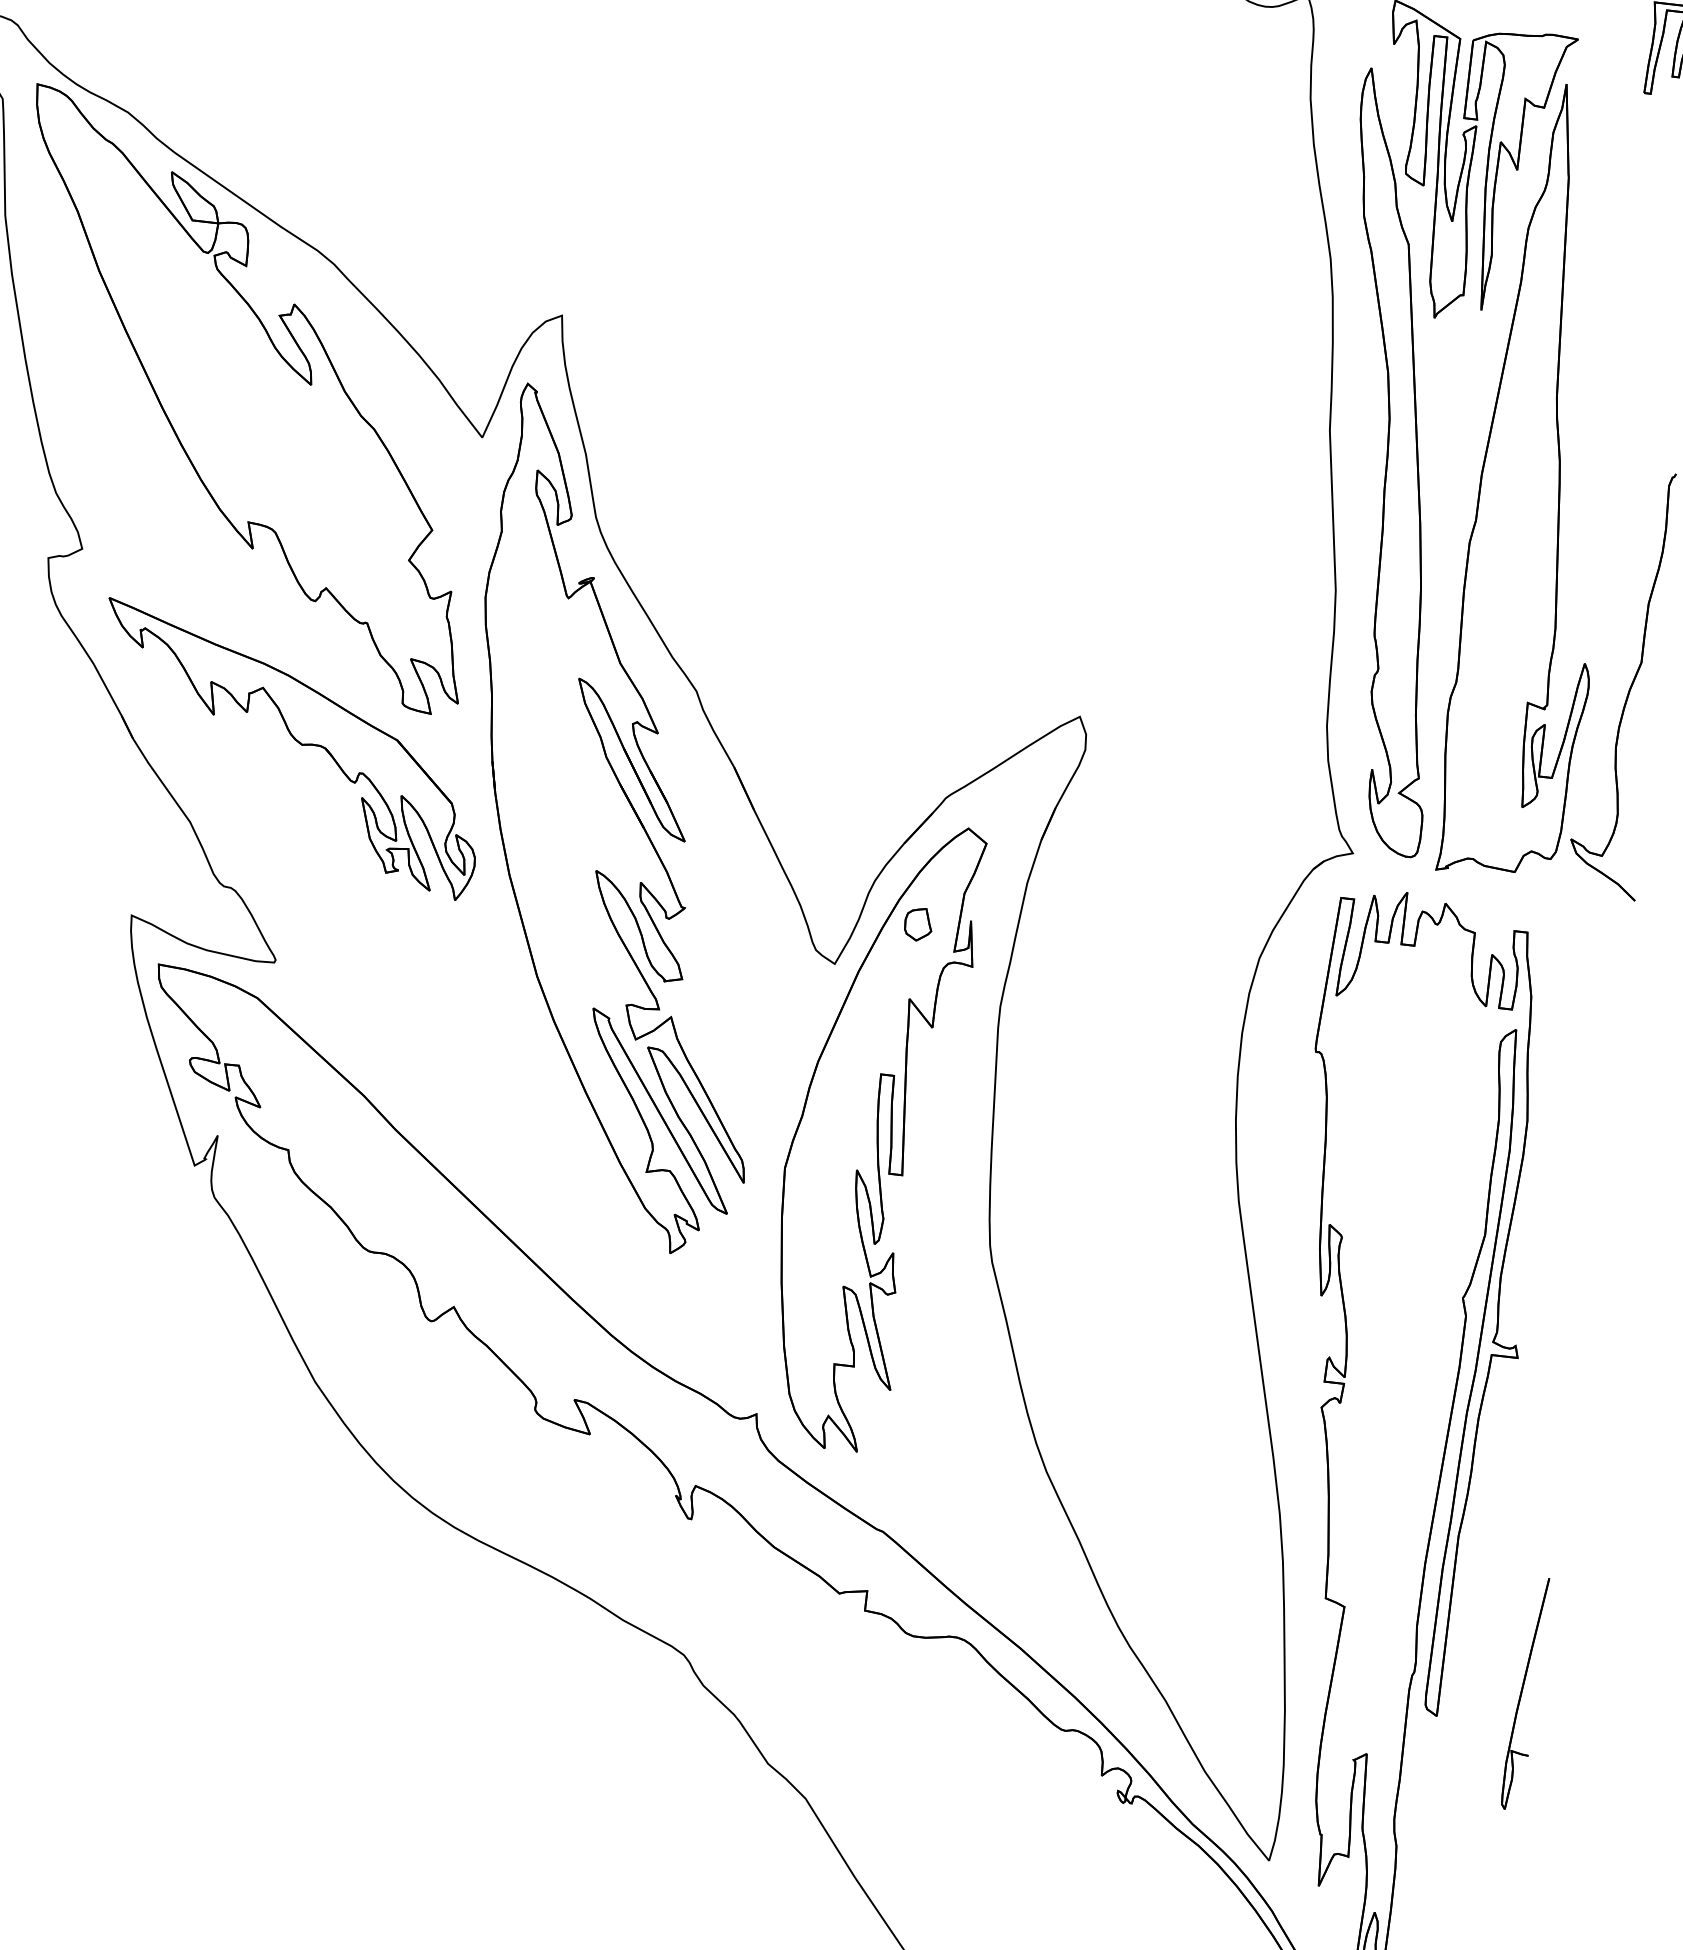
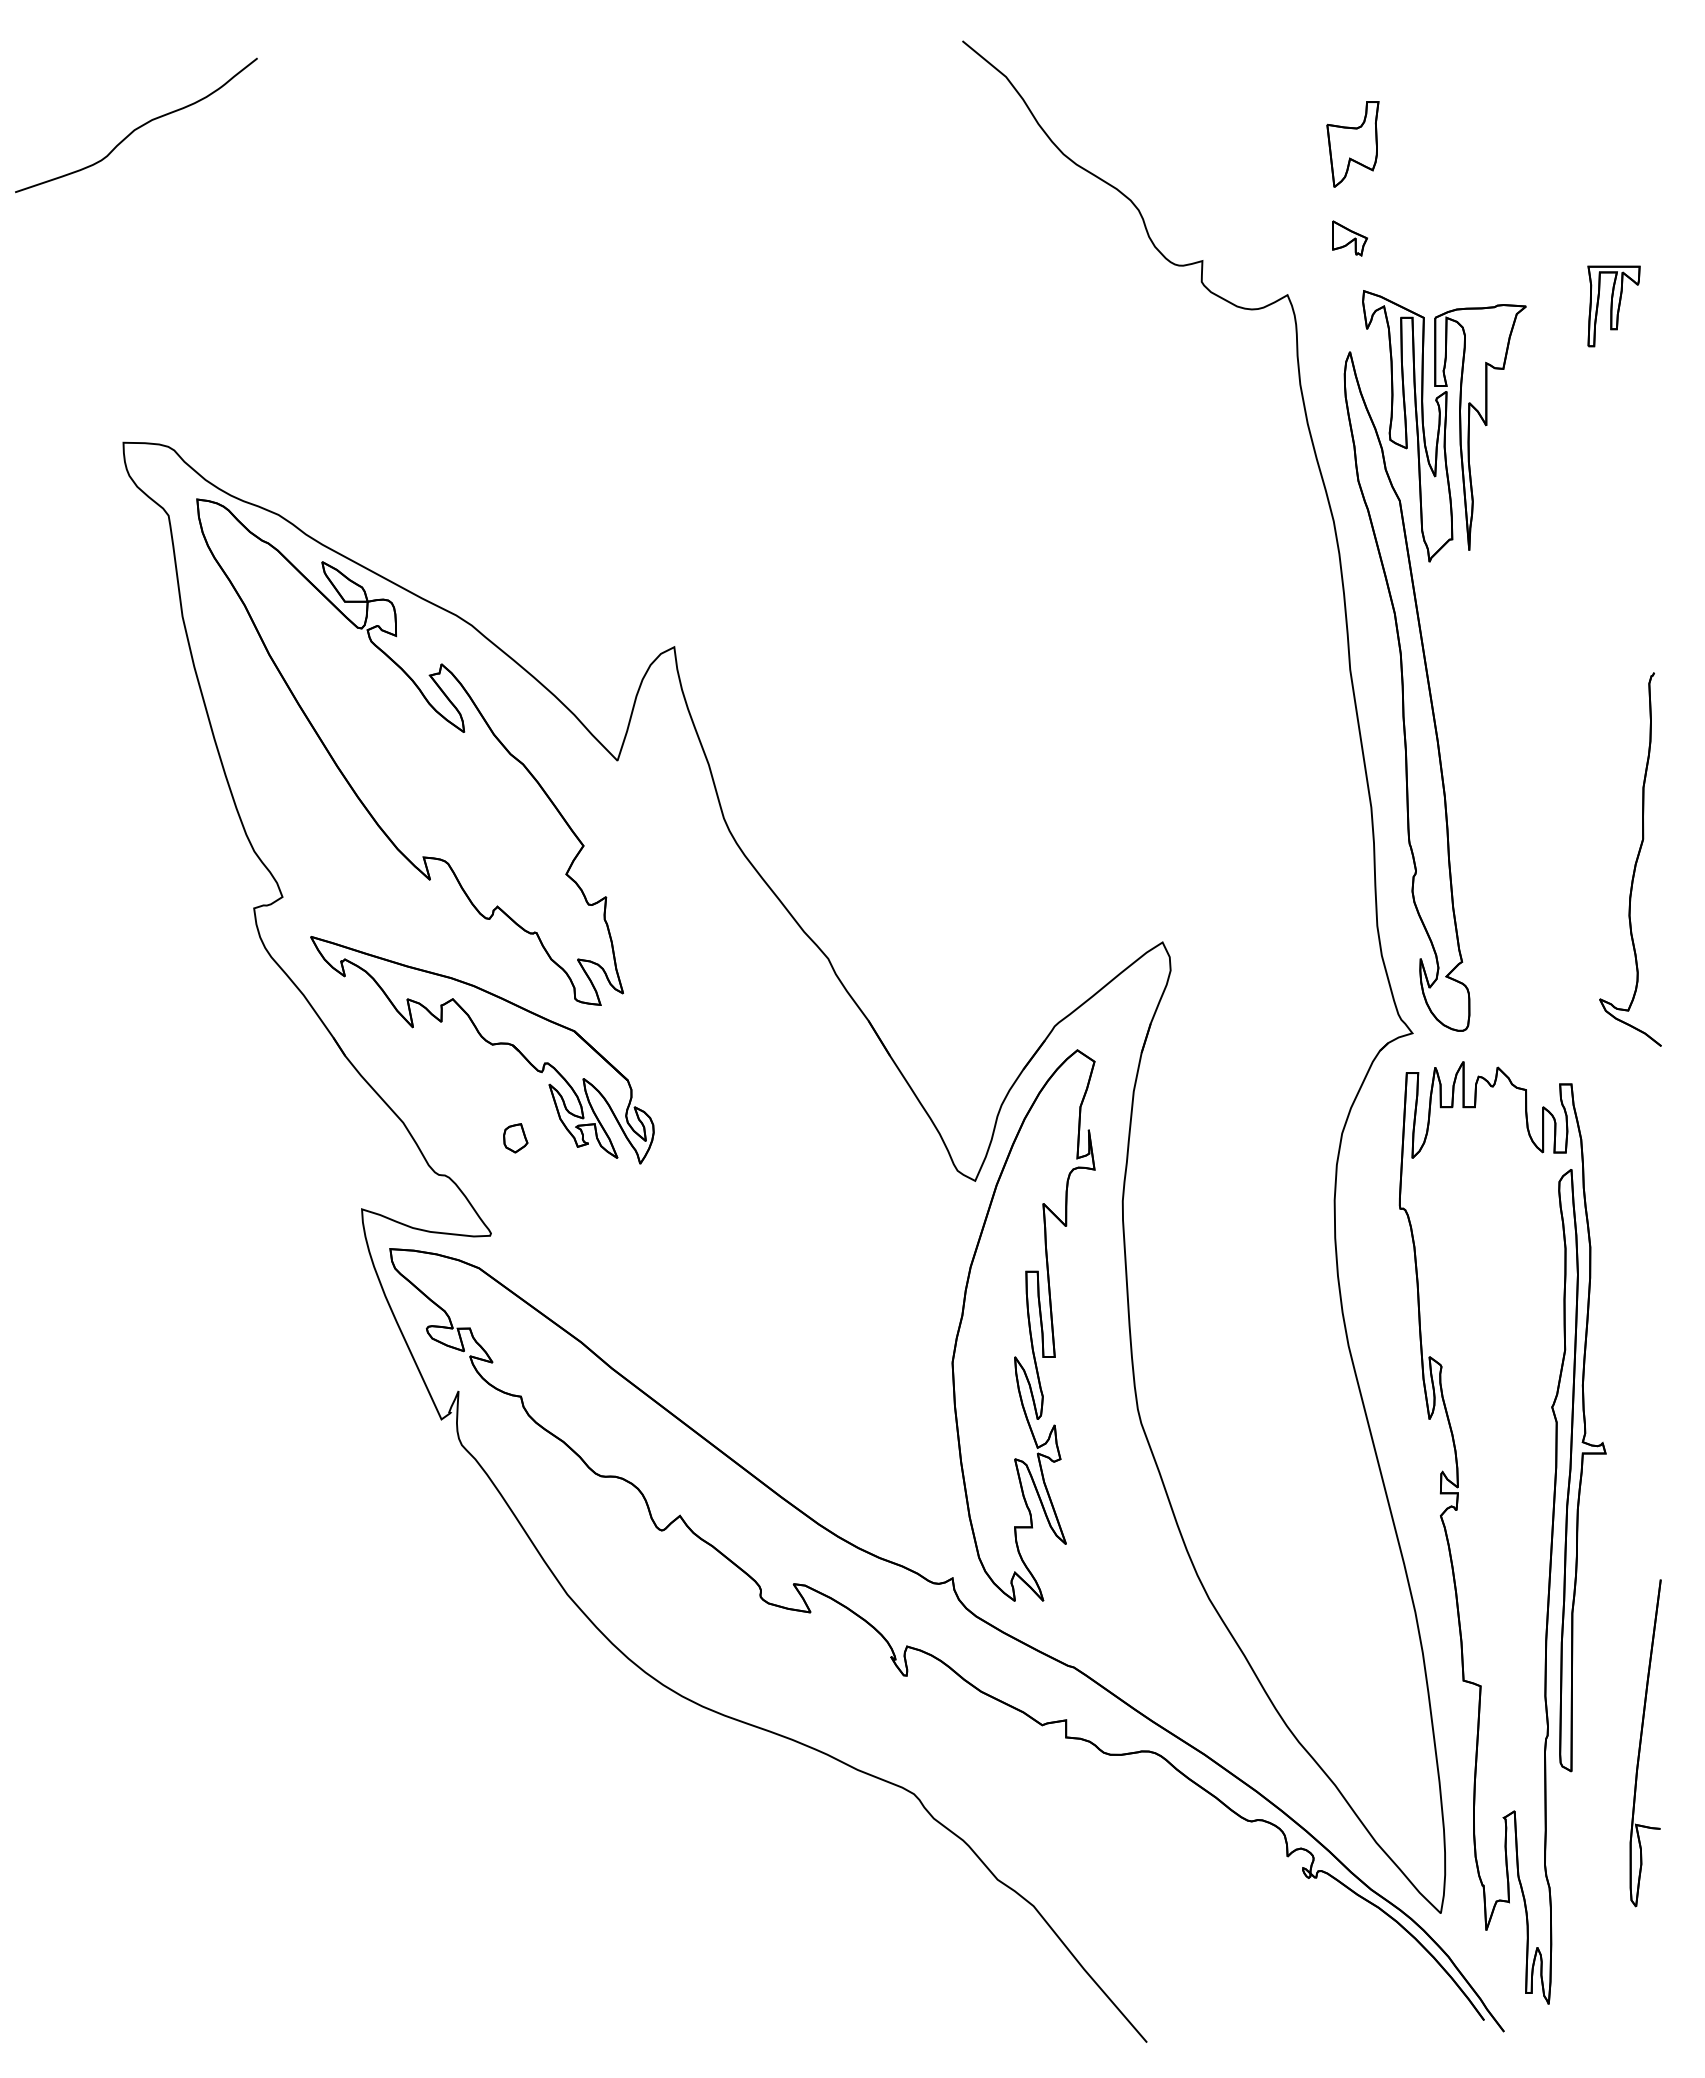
part: (1542, 482) -> (1539, 693), removed
part: (622, 821) -> (777, 1078), removed
part: (918, 924) -> (515, 1138), moved
part: (1525, 1692) -> (1645, 1742), size x1.6

